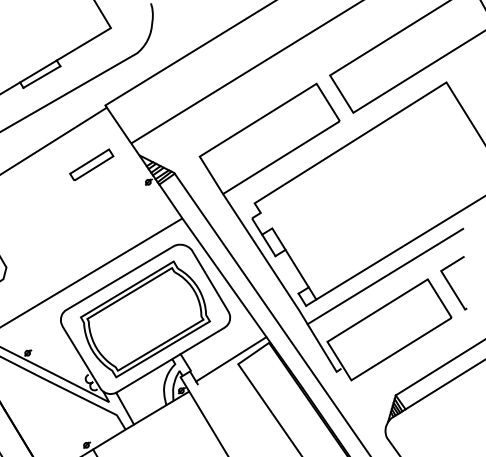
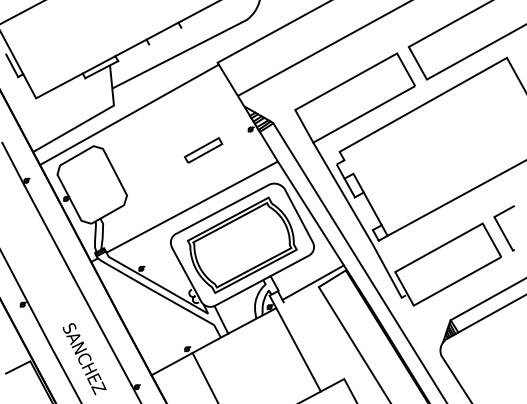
line: (42, 76) -> (165, 35), removed
part: (91, 165) -> (203, 150), moved
line: (384, 276) -> (446, 219), removed

